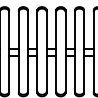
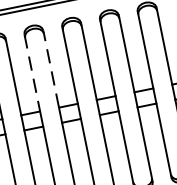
line: (46, 29) -> (50, 69), solid -> dashed
line: (37, 30) -> (32, 74), solid -> dashed

